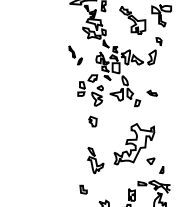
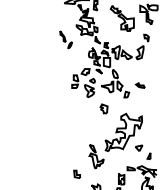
part: (75, 55) -> (65, 39), moved
part: (92, 121) -> (103, 108), moved
part: (95, 160) -> (96, 156), moved

